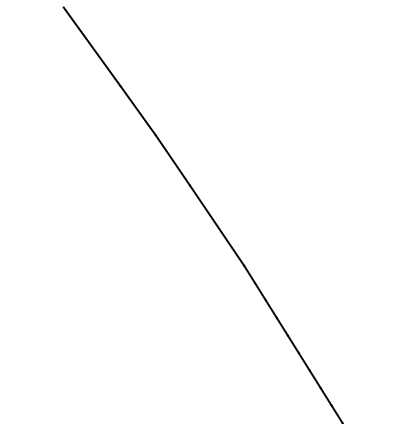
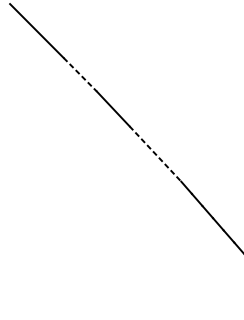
line: (138, 111) -> (80, 75), solid -> dashed
line: (217, 225) -> (155, 153), solid -> dashed

